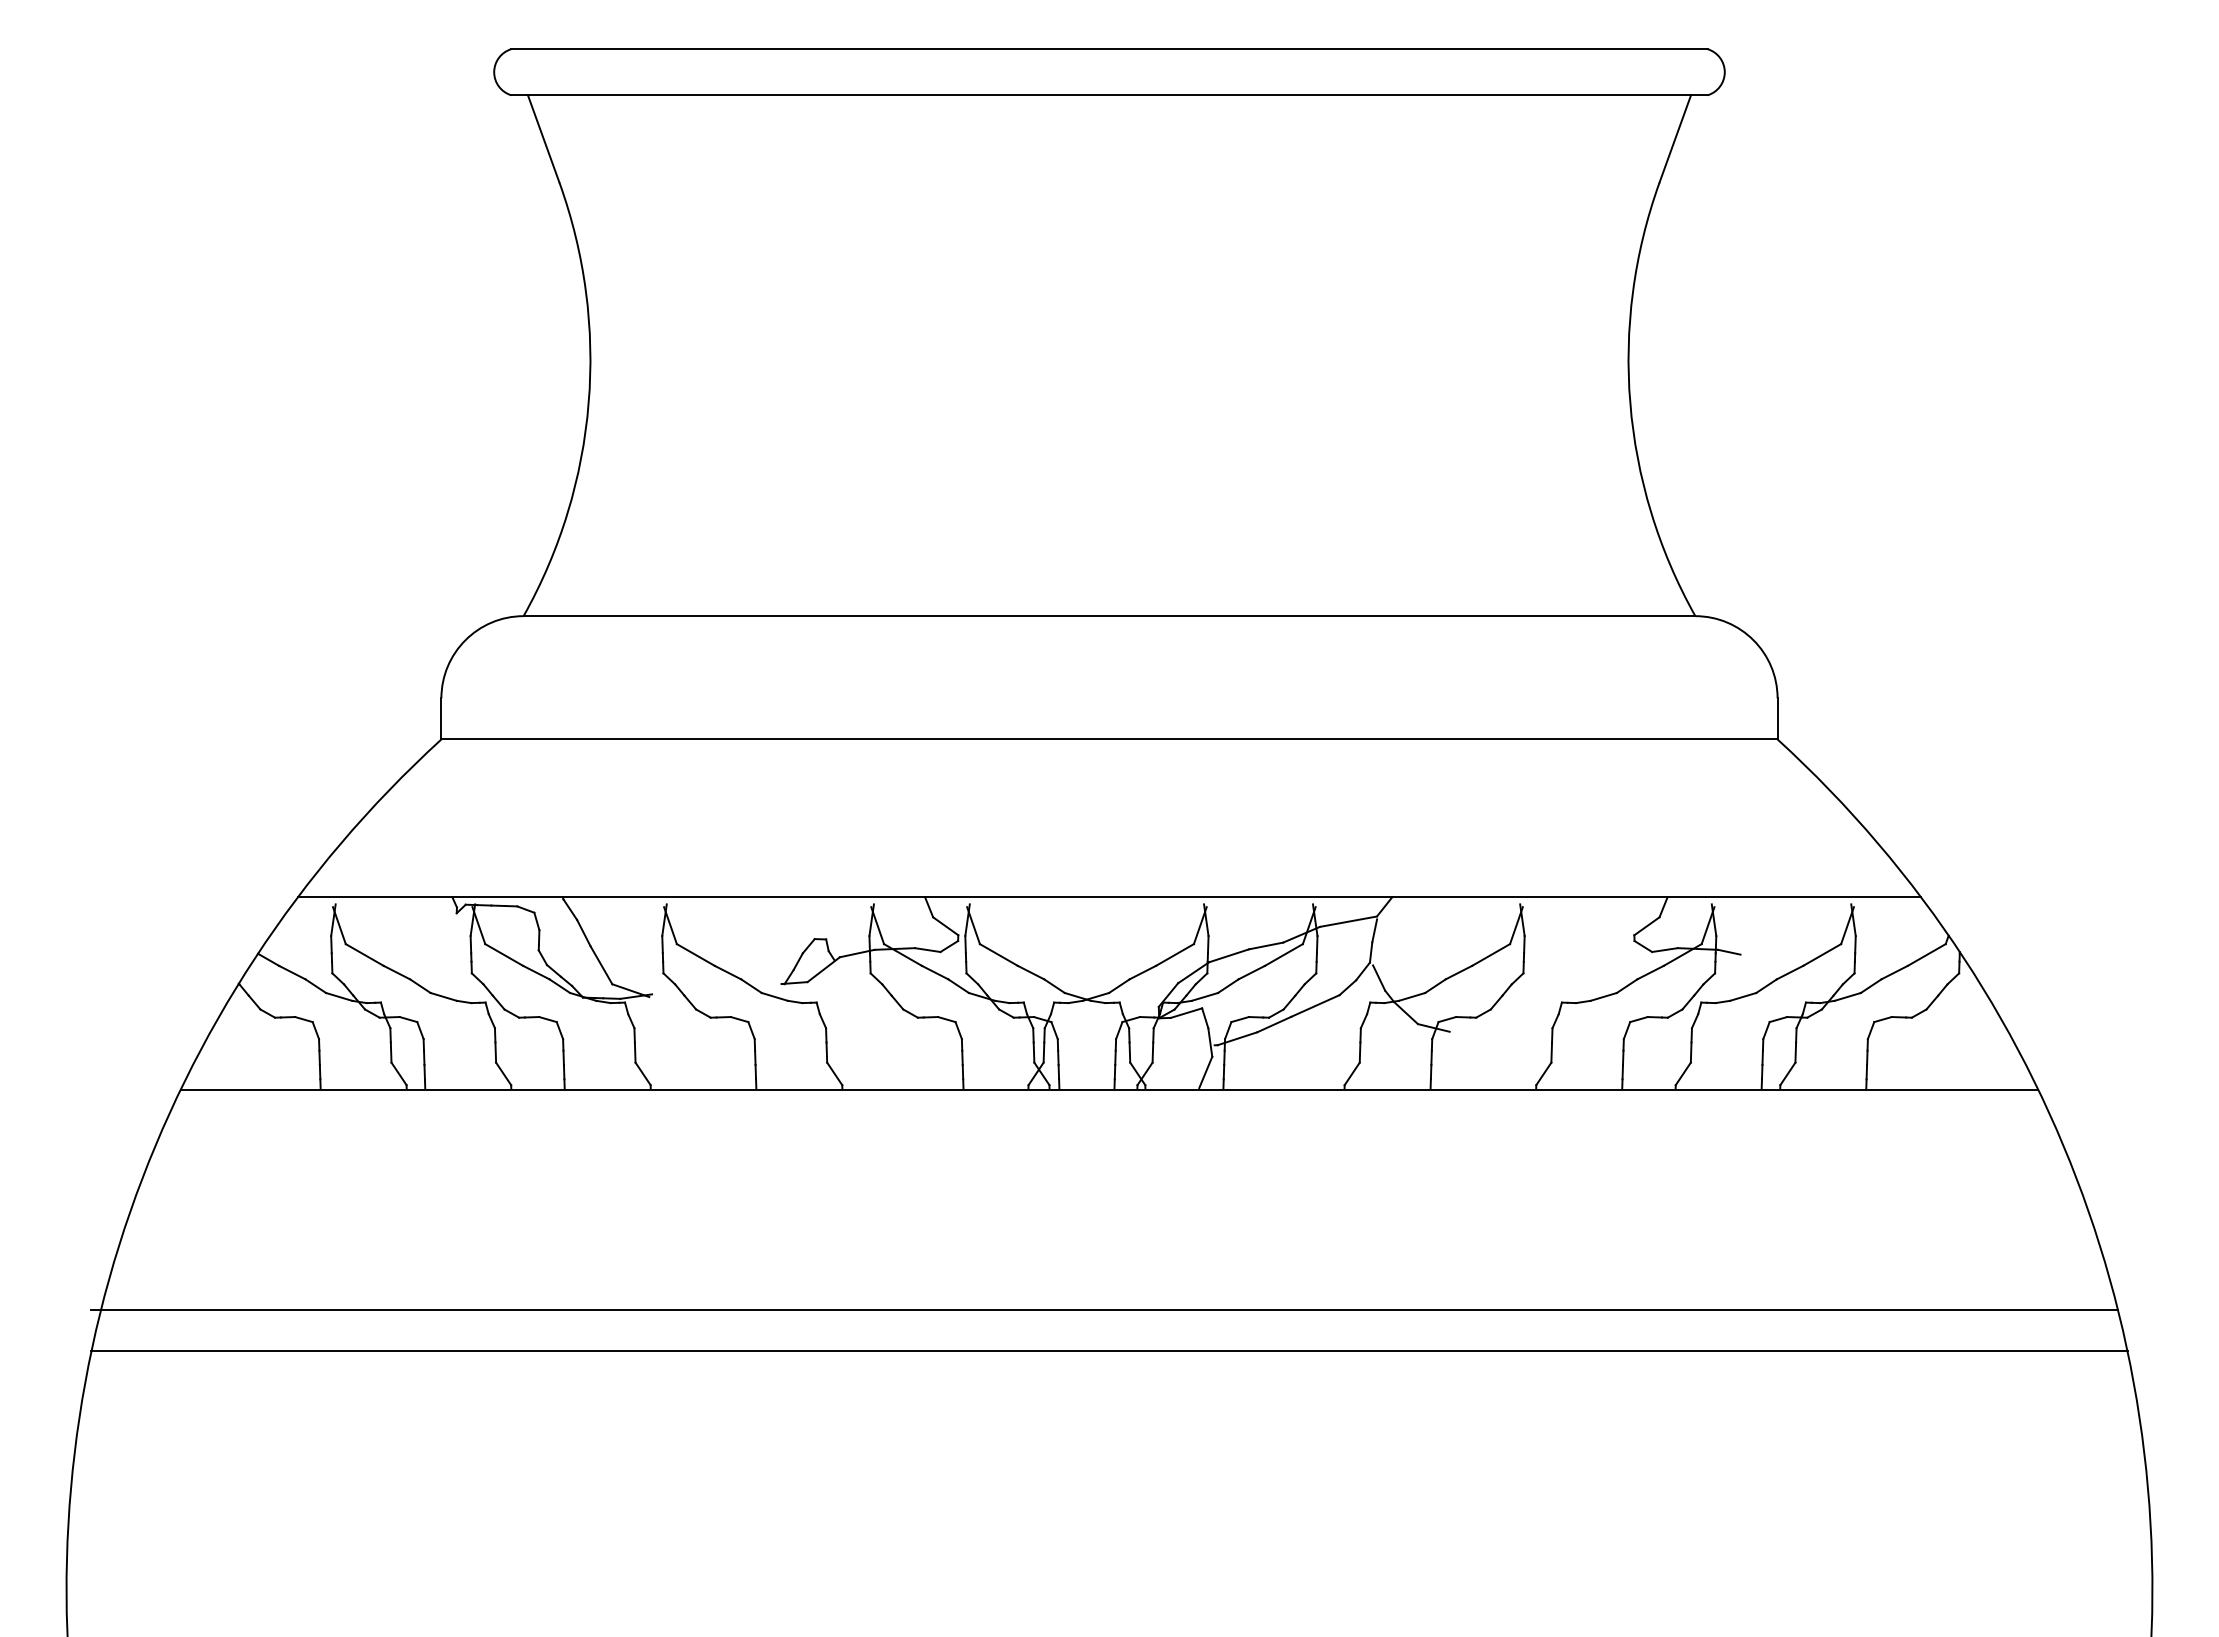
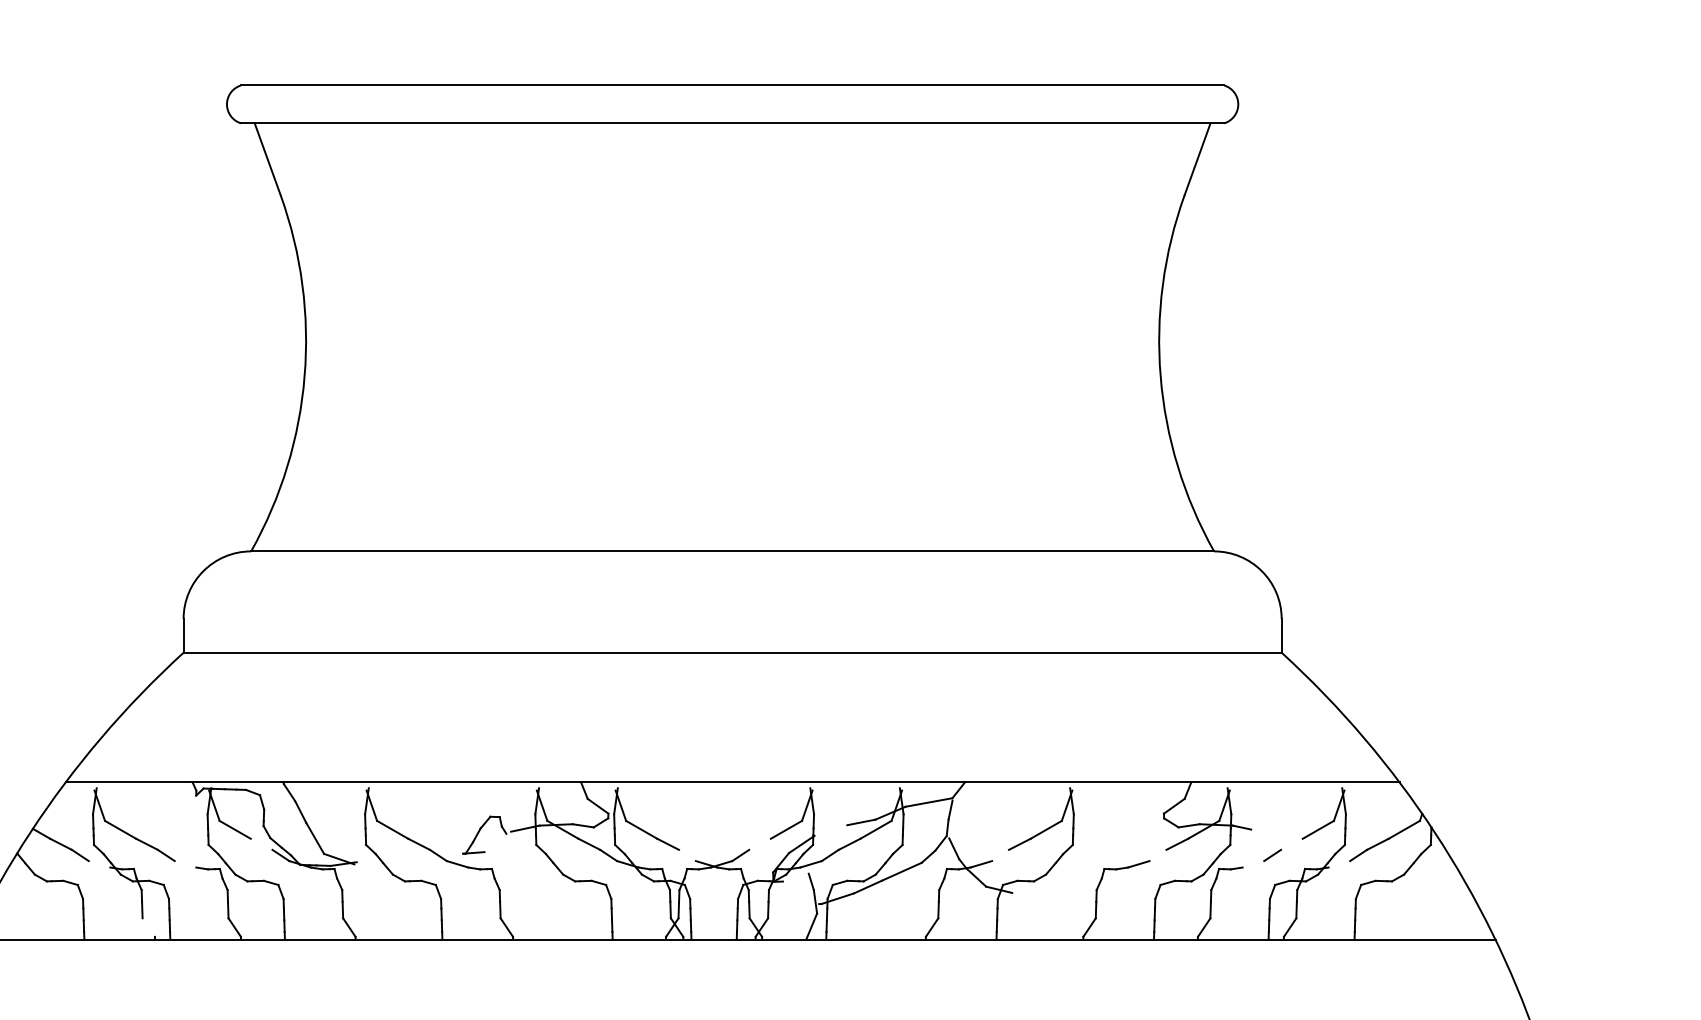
line: (1229, 955) -> (831, 830), removed
line: (823, 969) -> (497, 841), removed
line: (536, 972) -> (261, 844), removed
line: (1142, 972) -> (759, 844), removed
line: (1789, 972) -> (1291, 844), removed
line: (1054, 986) -> (687, 855), removed
line: (1435, 986) -> (1000, 855), removed
line: (1626, 986) -> (1157, 855), removed
line: (339, 996) -> (99, 863), removed
line: (443, 996) -> (185, 863), removed
line: (1743, 996) -> (1253, 863), removed
line: (1847, 996) -> (1339, 863), removed
line: (1186, 1012) -> (795, 877), removed
line: (398, 1073) -> (148, 927), removed

